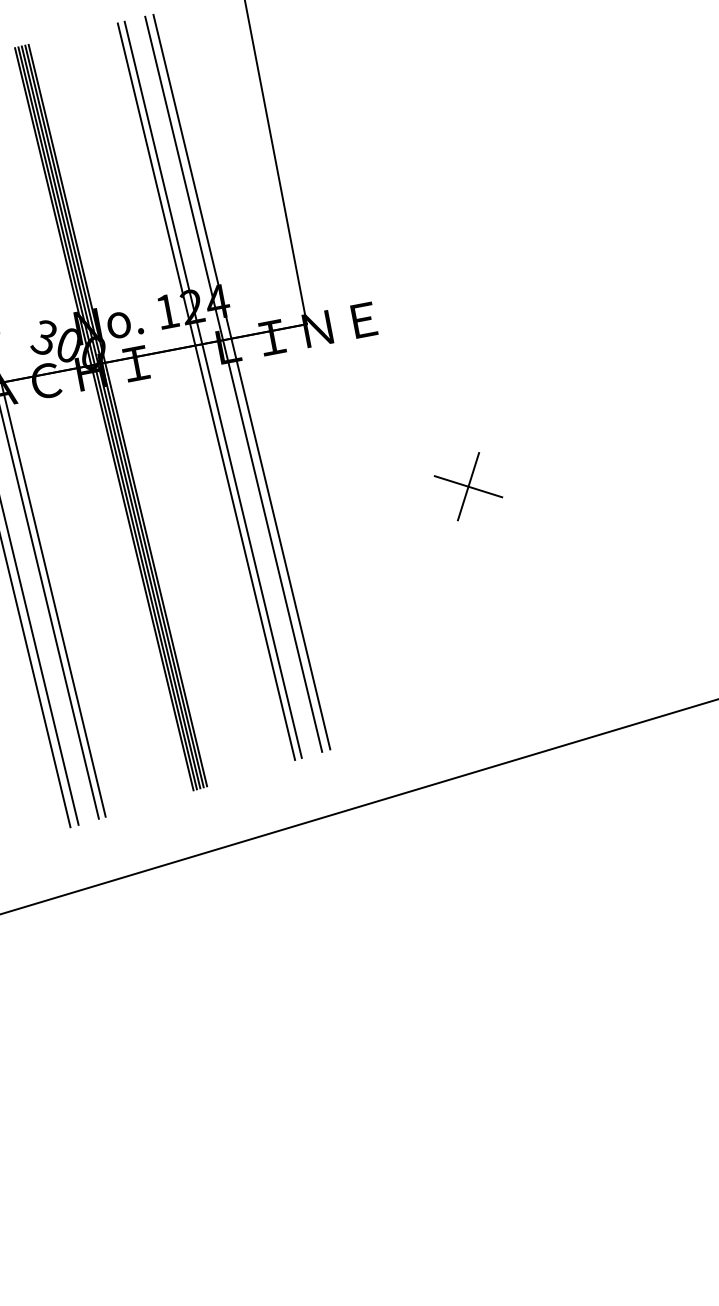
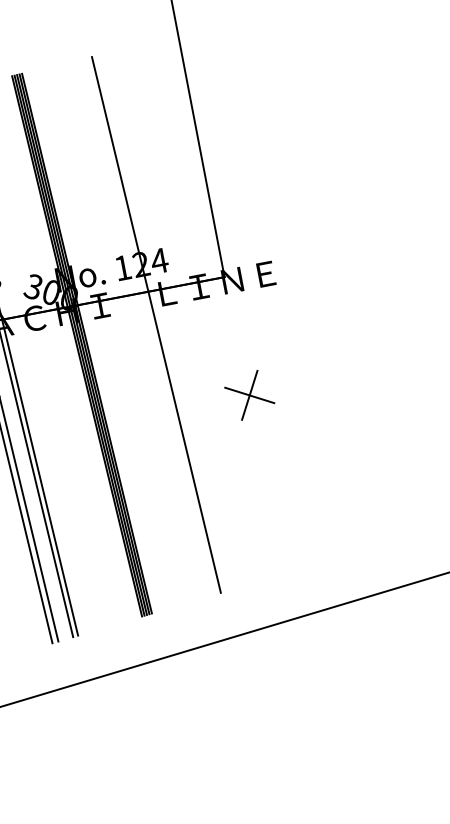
line: (241, 381) -> (176, 318), removed
line: (233, 383) -> (171, 320), removed
line: (206, 391) -> (151, 326), removed
part: (468, 486) -> (249, 395), moved

